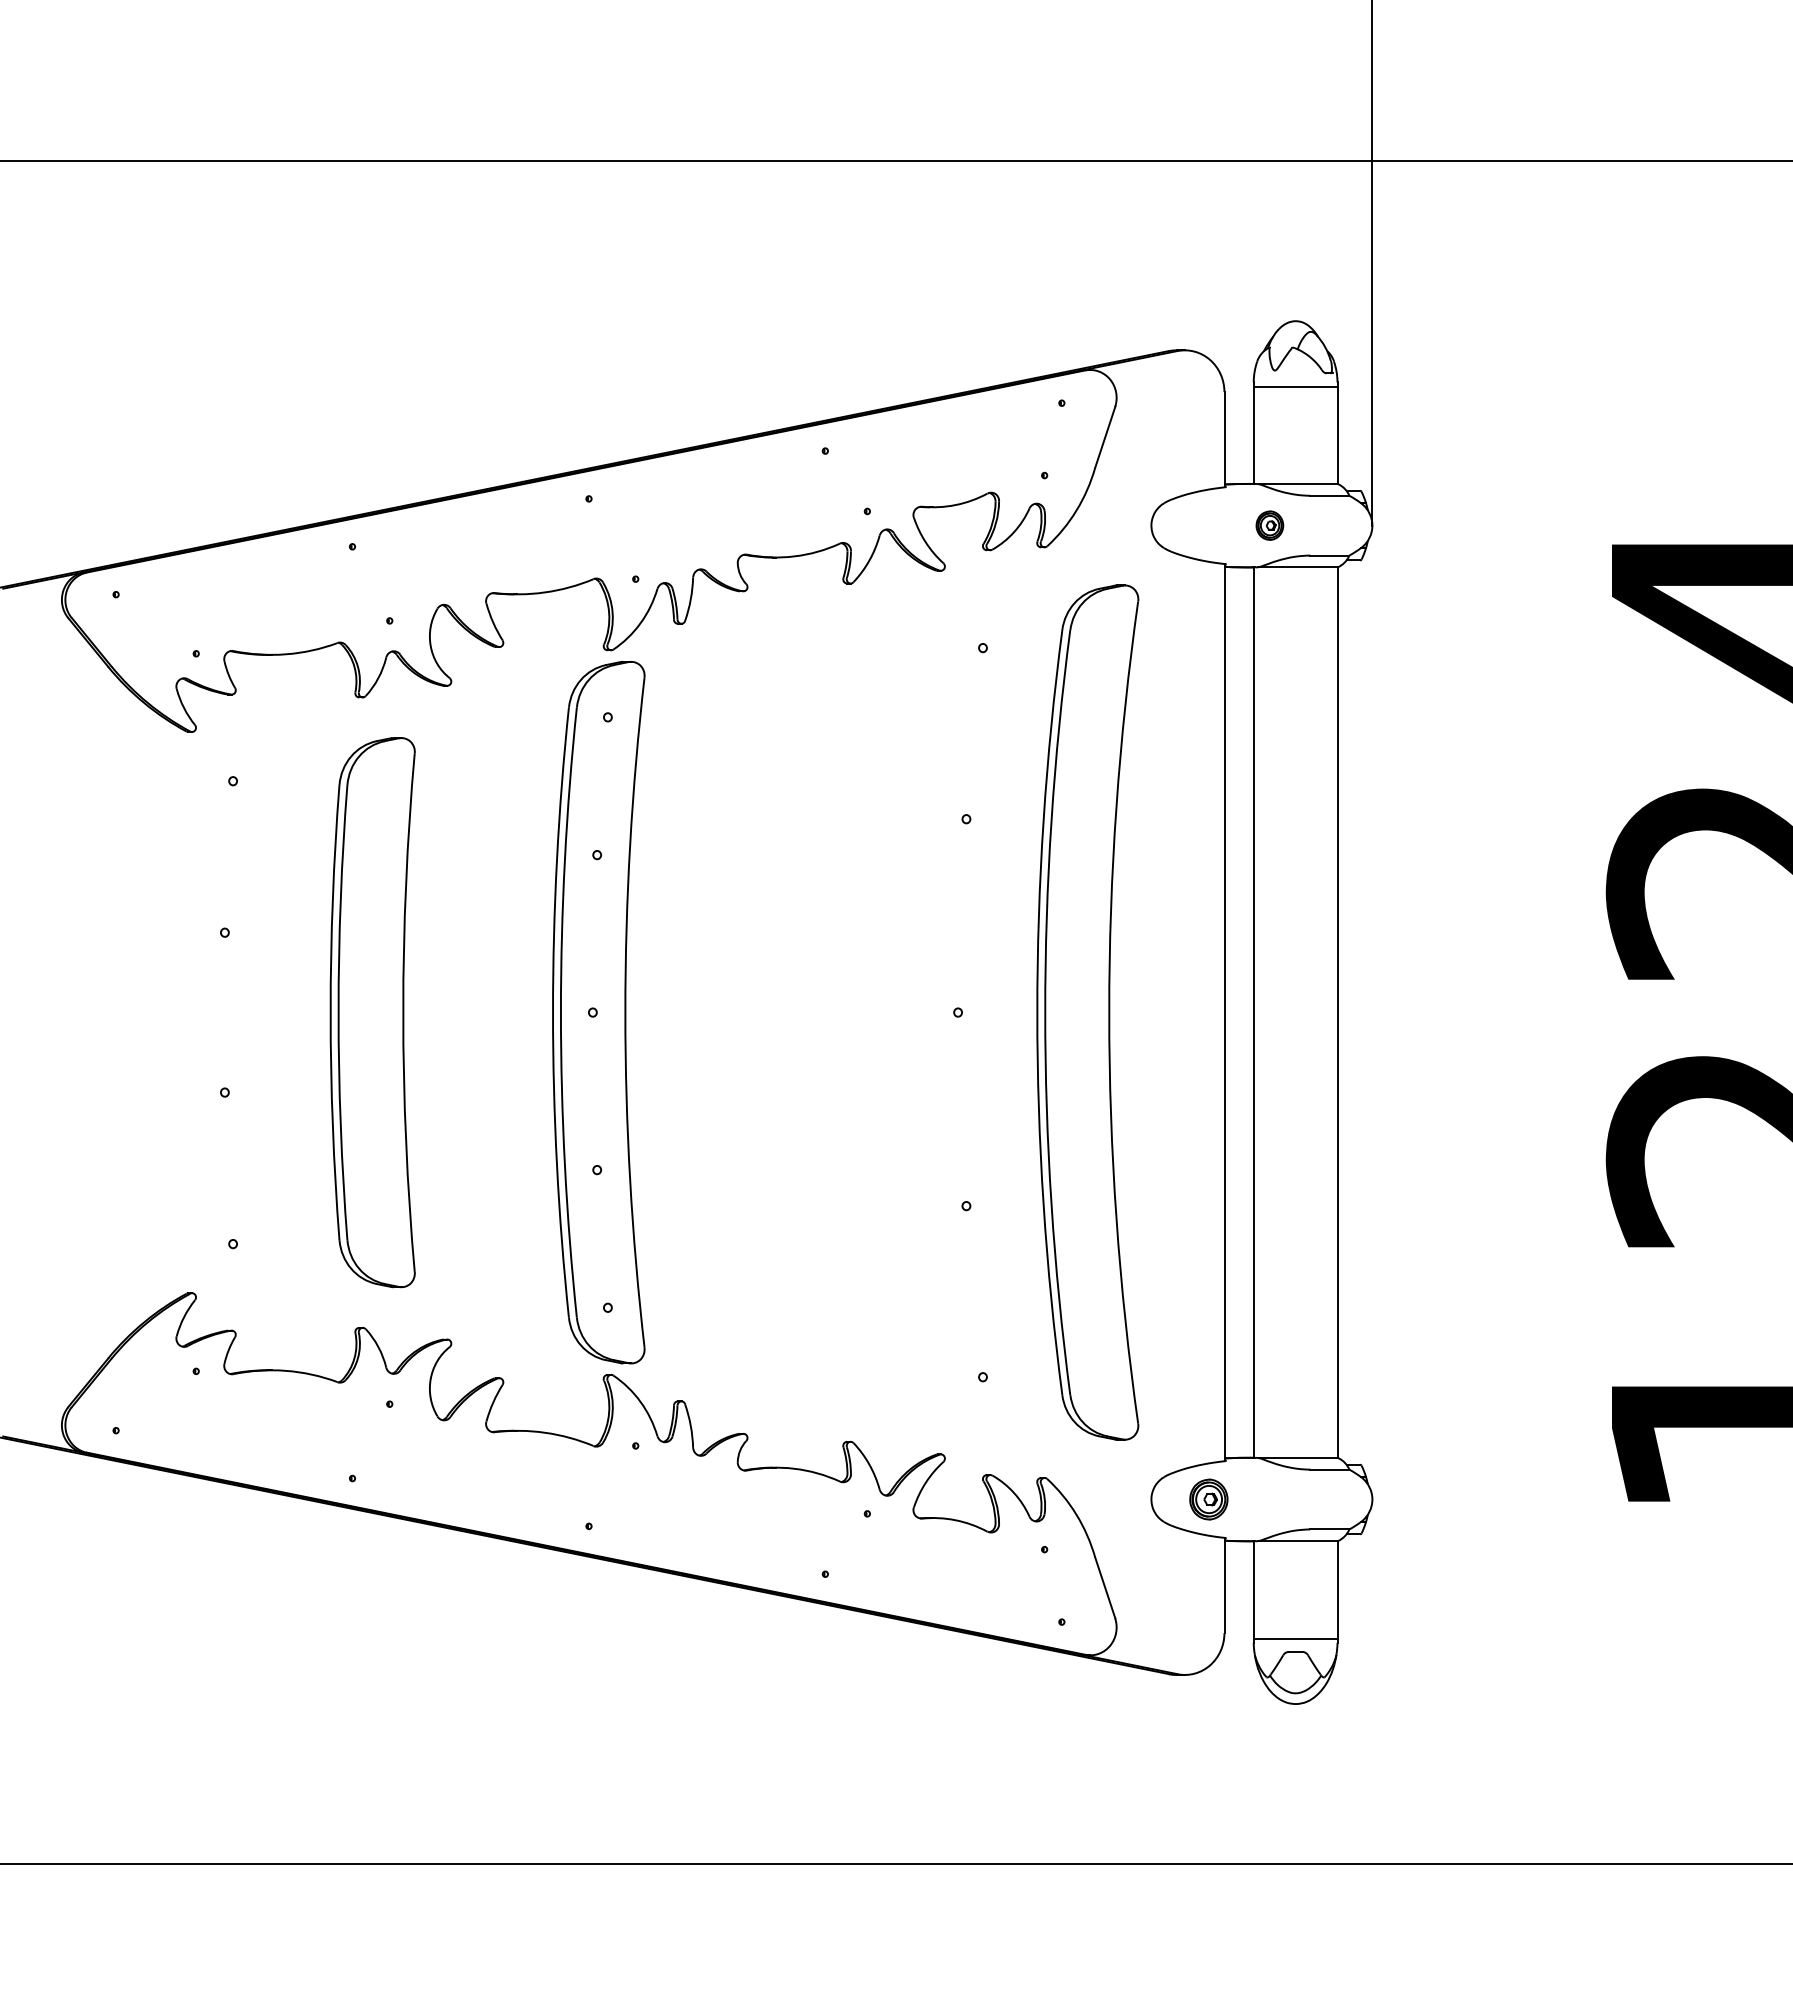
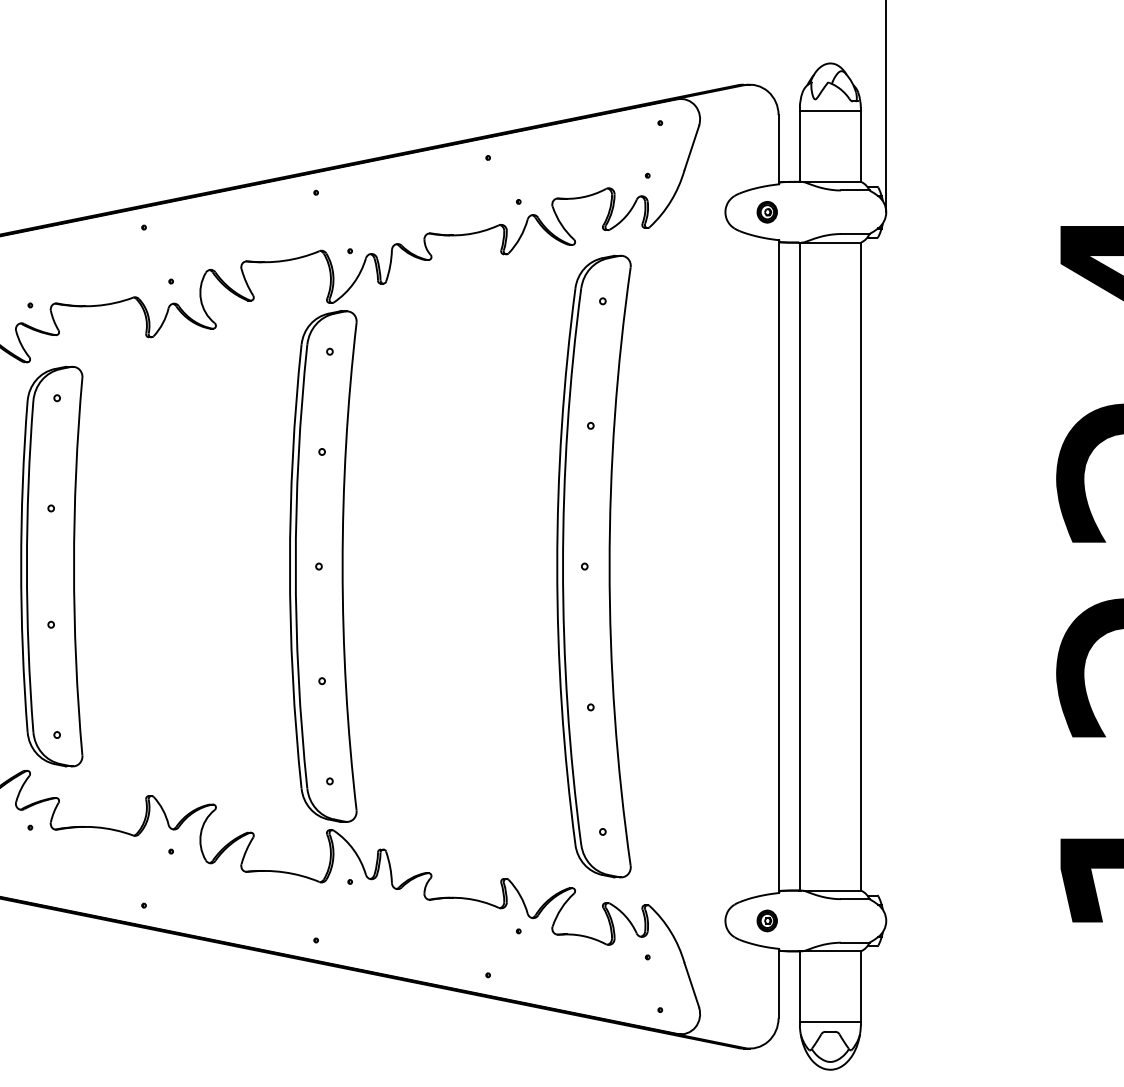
part: (1269, 525) -> (766, 212), moved
part: (372, 1012) -> (51, 566), moved
part: (1087, 1012) -> (593, 566), moved
part: (1208, 1499) -> (766, 920), size x0.71

